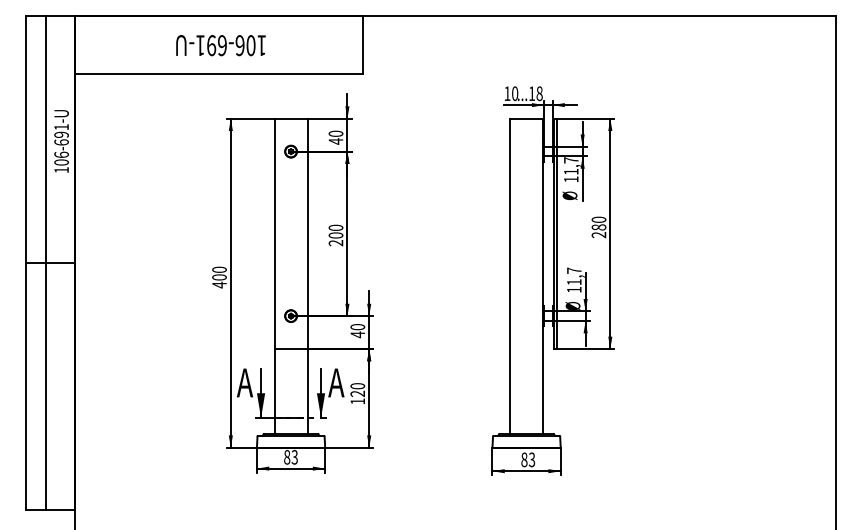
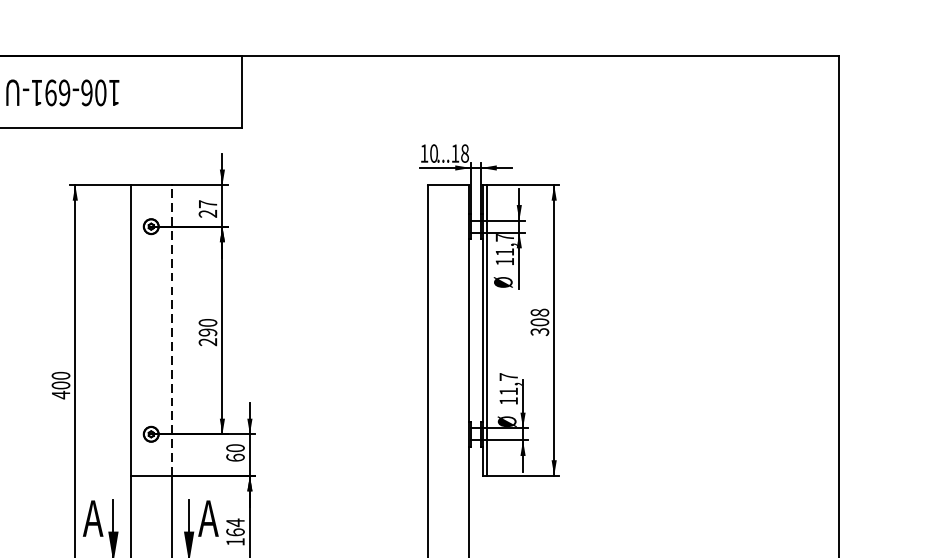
text: (335, 137) -> (207, 208), 40 -> 27
text: (599, 227) -> (540, 322), 280 -> 308
line: (307, 233) -> (172, 329), solid -> dashed
text: (335, 235) -> (207, 332), 200 -> 290
text: (357, 334) -> (235, 457), 40 -> 60
text: (357, 389) -> (235, 526), 120 -> 164

